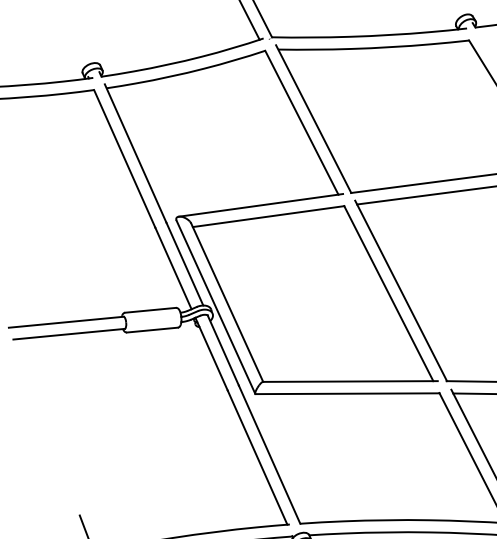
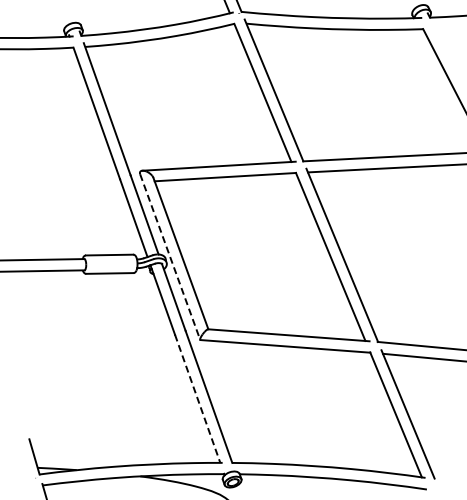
line: (216, 307) -> (170, 257), solid -> dashed
line: (257, 457) -> (197, 398), solid -> dashed

